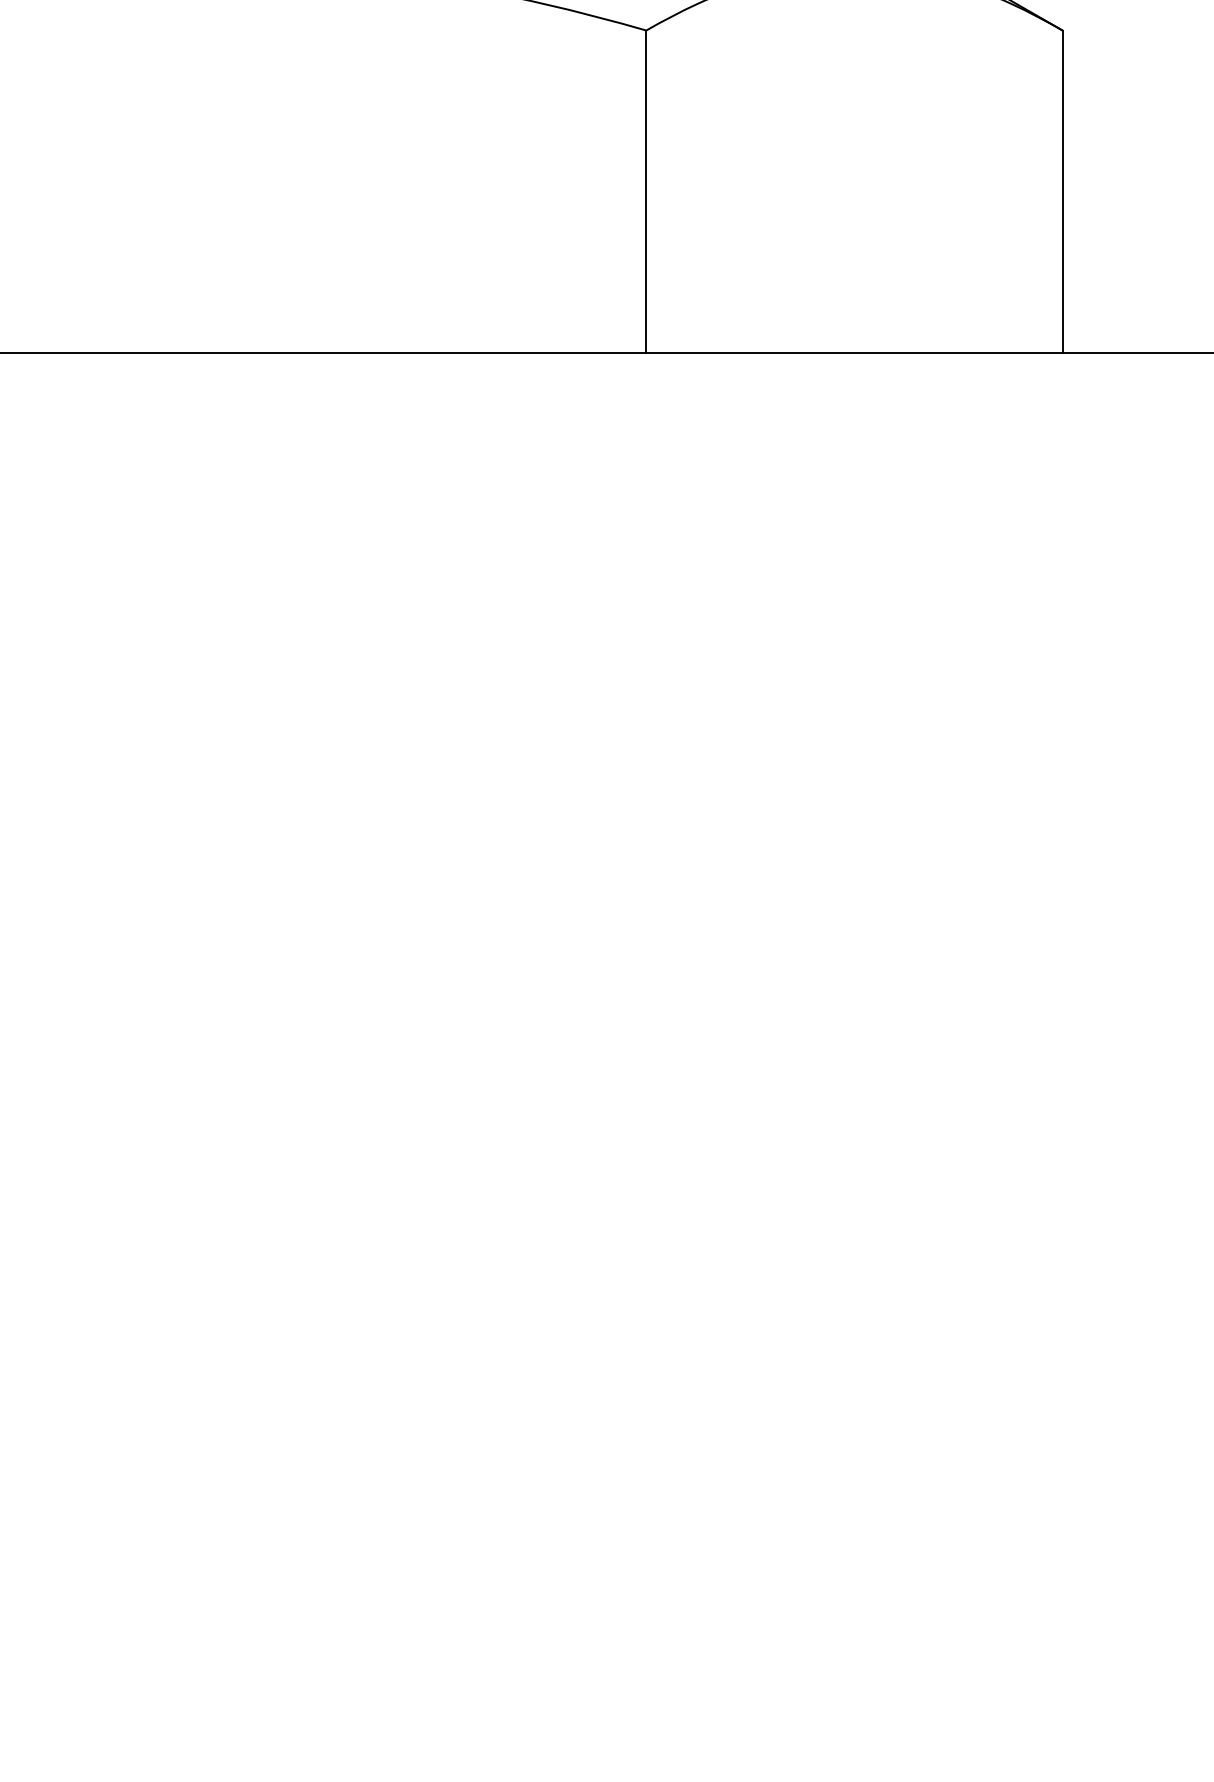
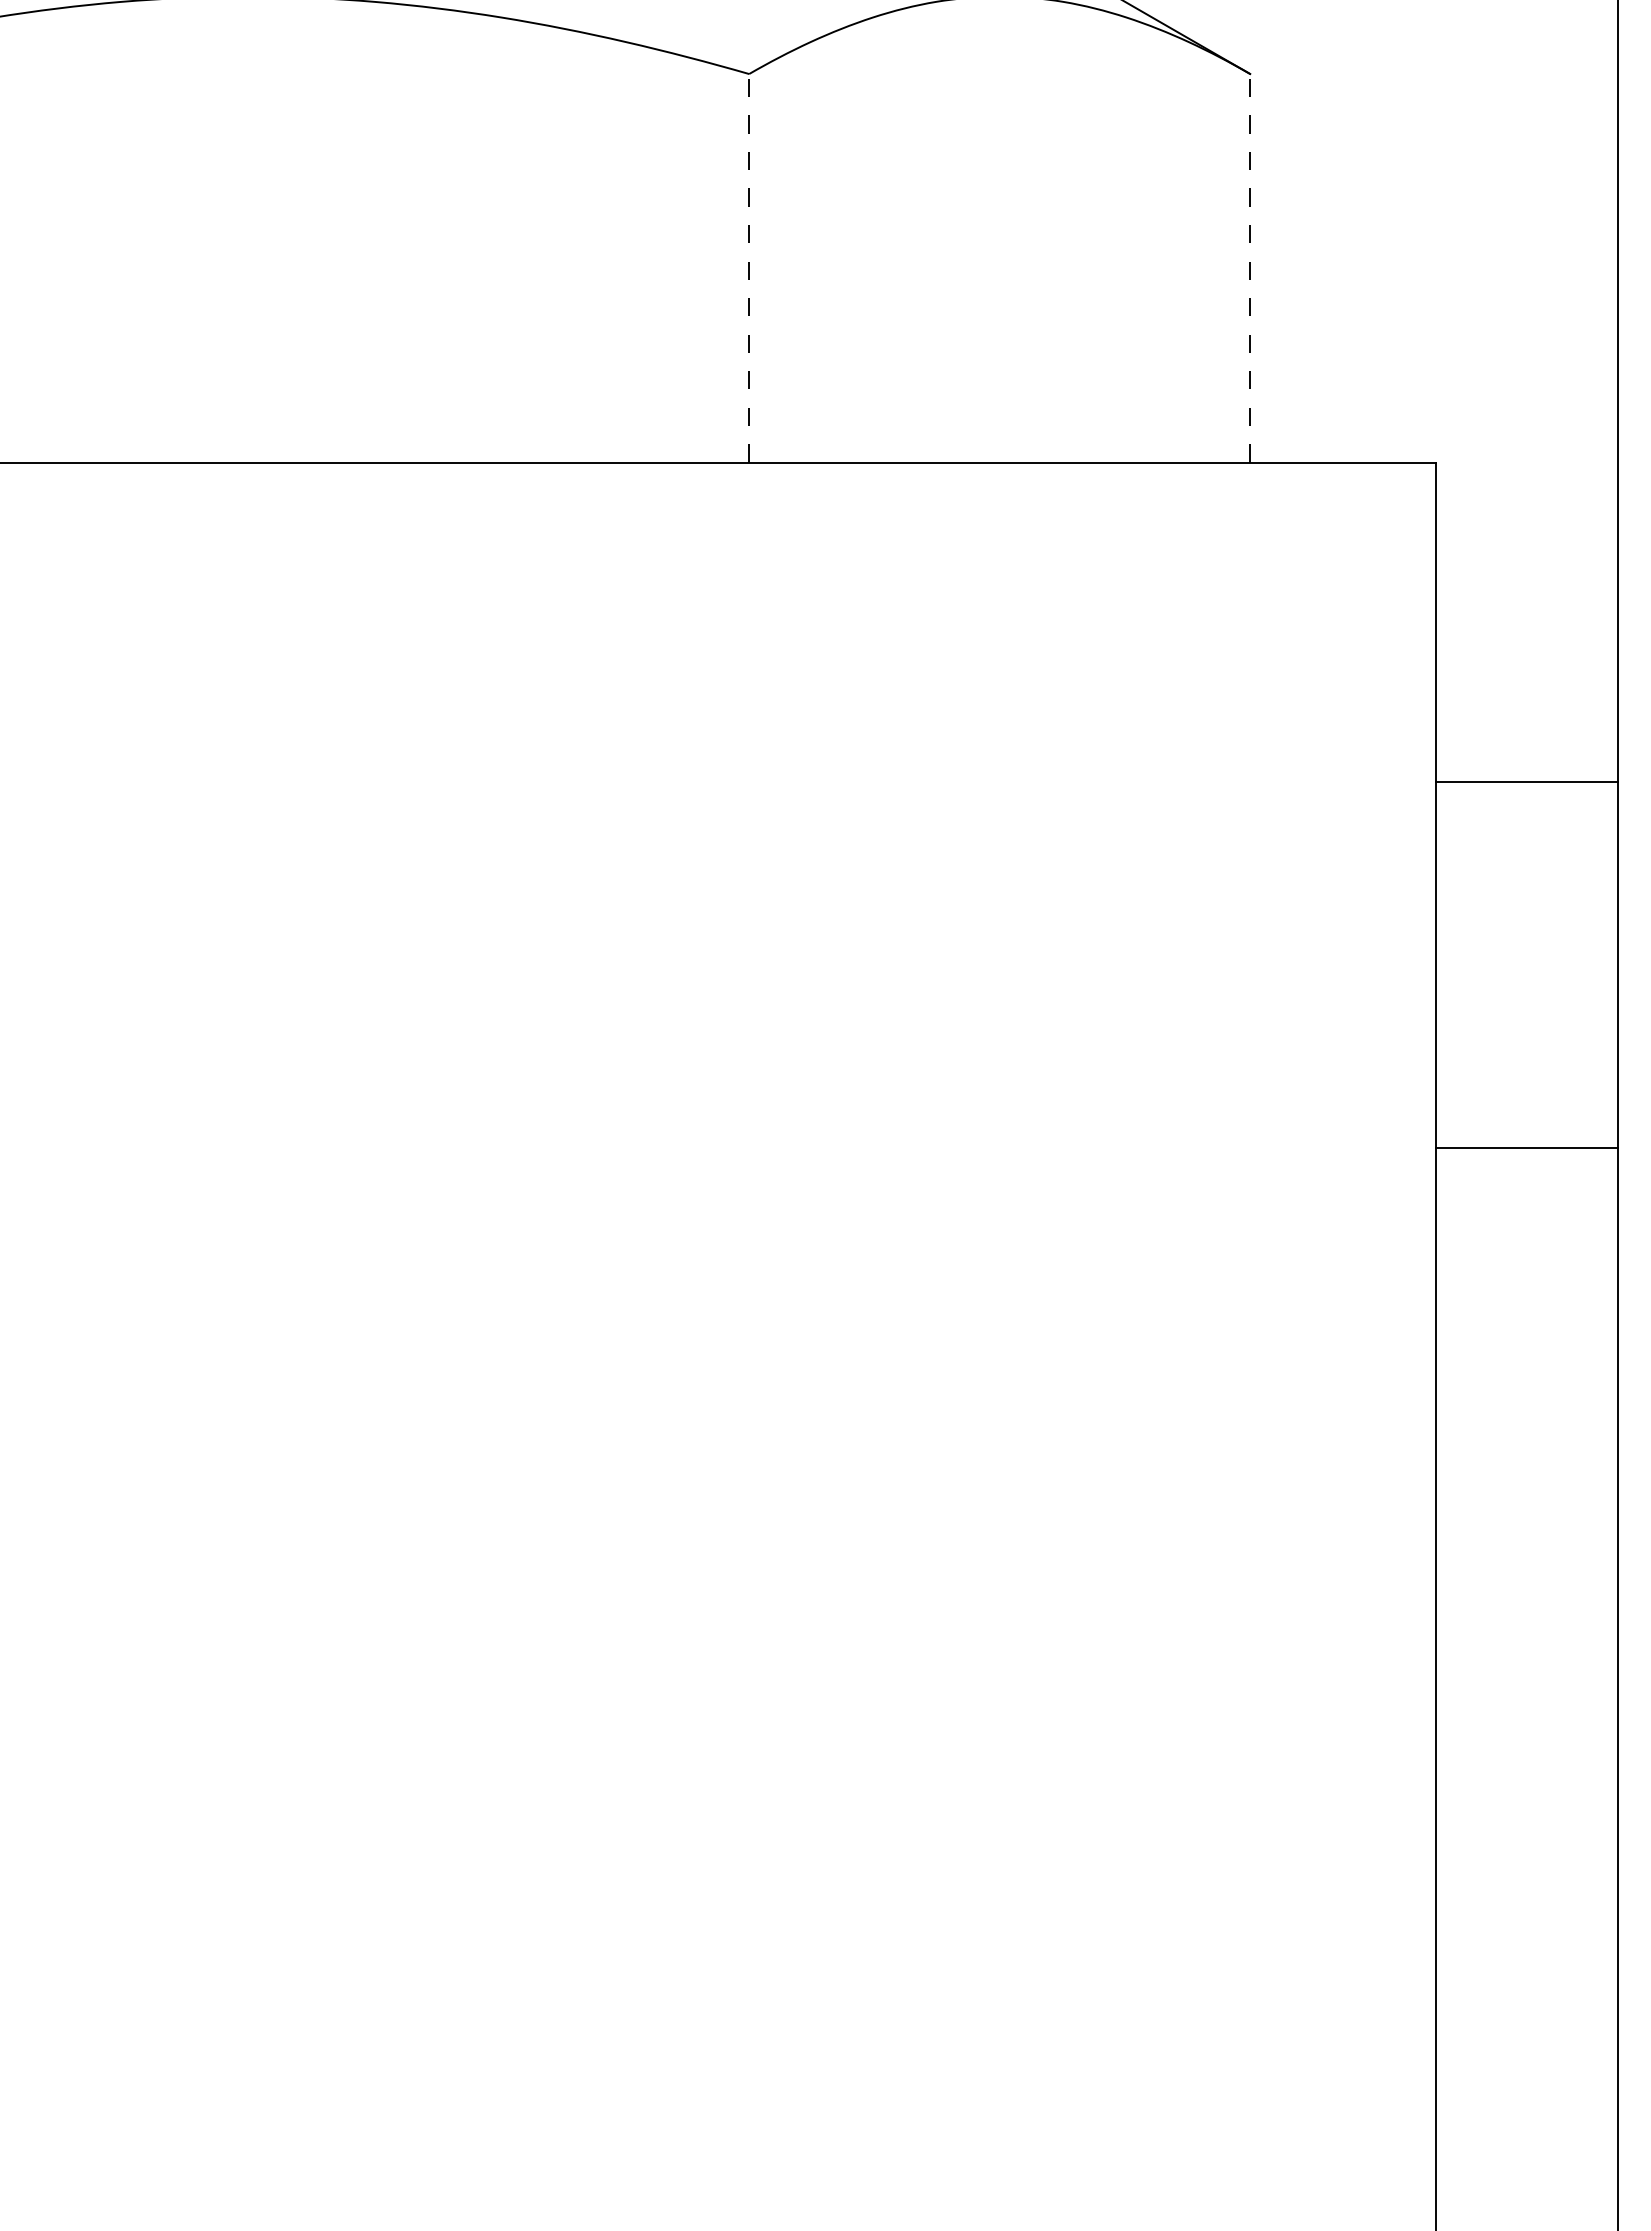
line: (646, 191) -> (749, 267), solid -> dashed
line: (1062, 191) -> (1250, 267), solid -> dashed

